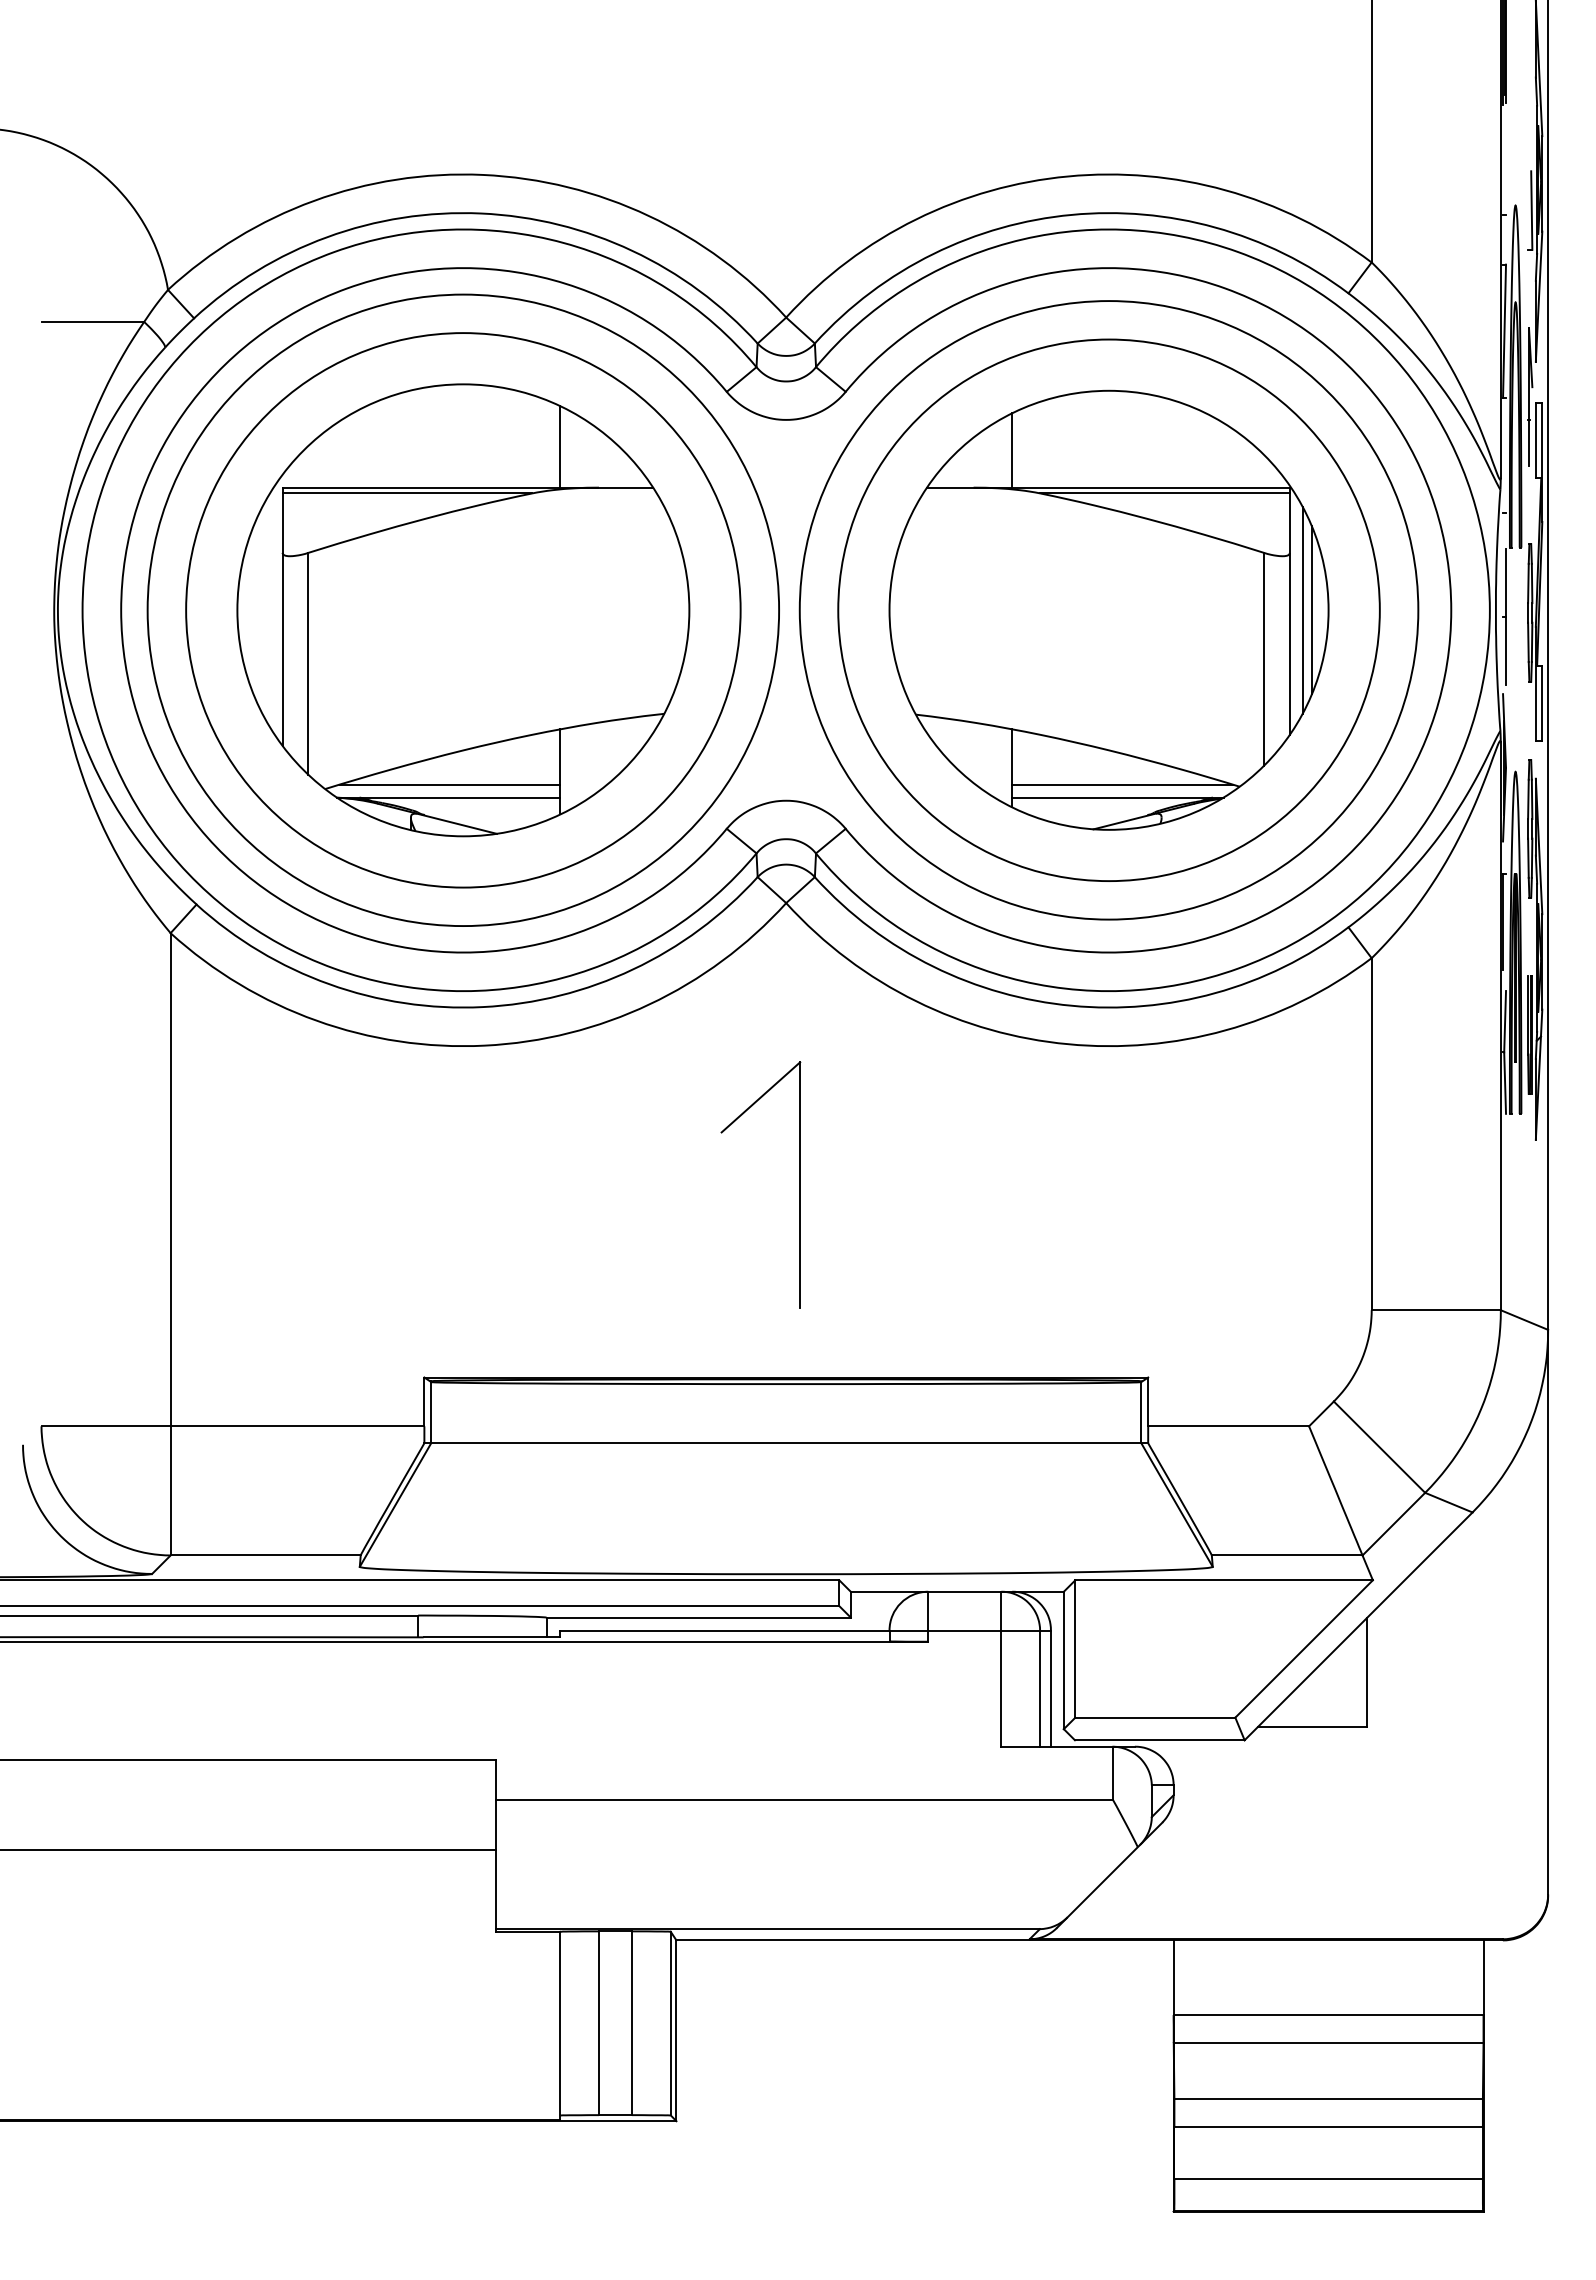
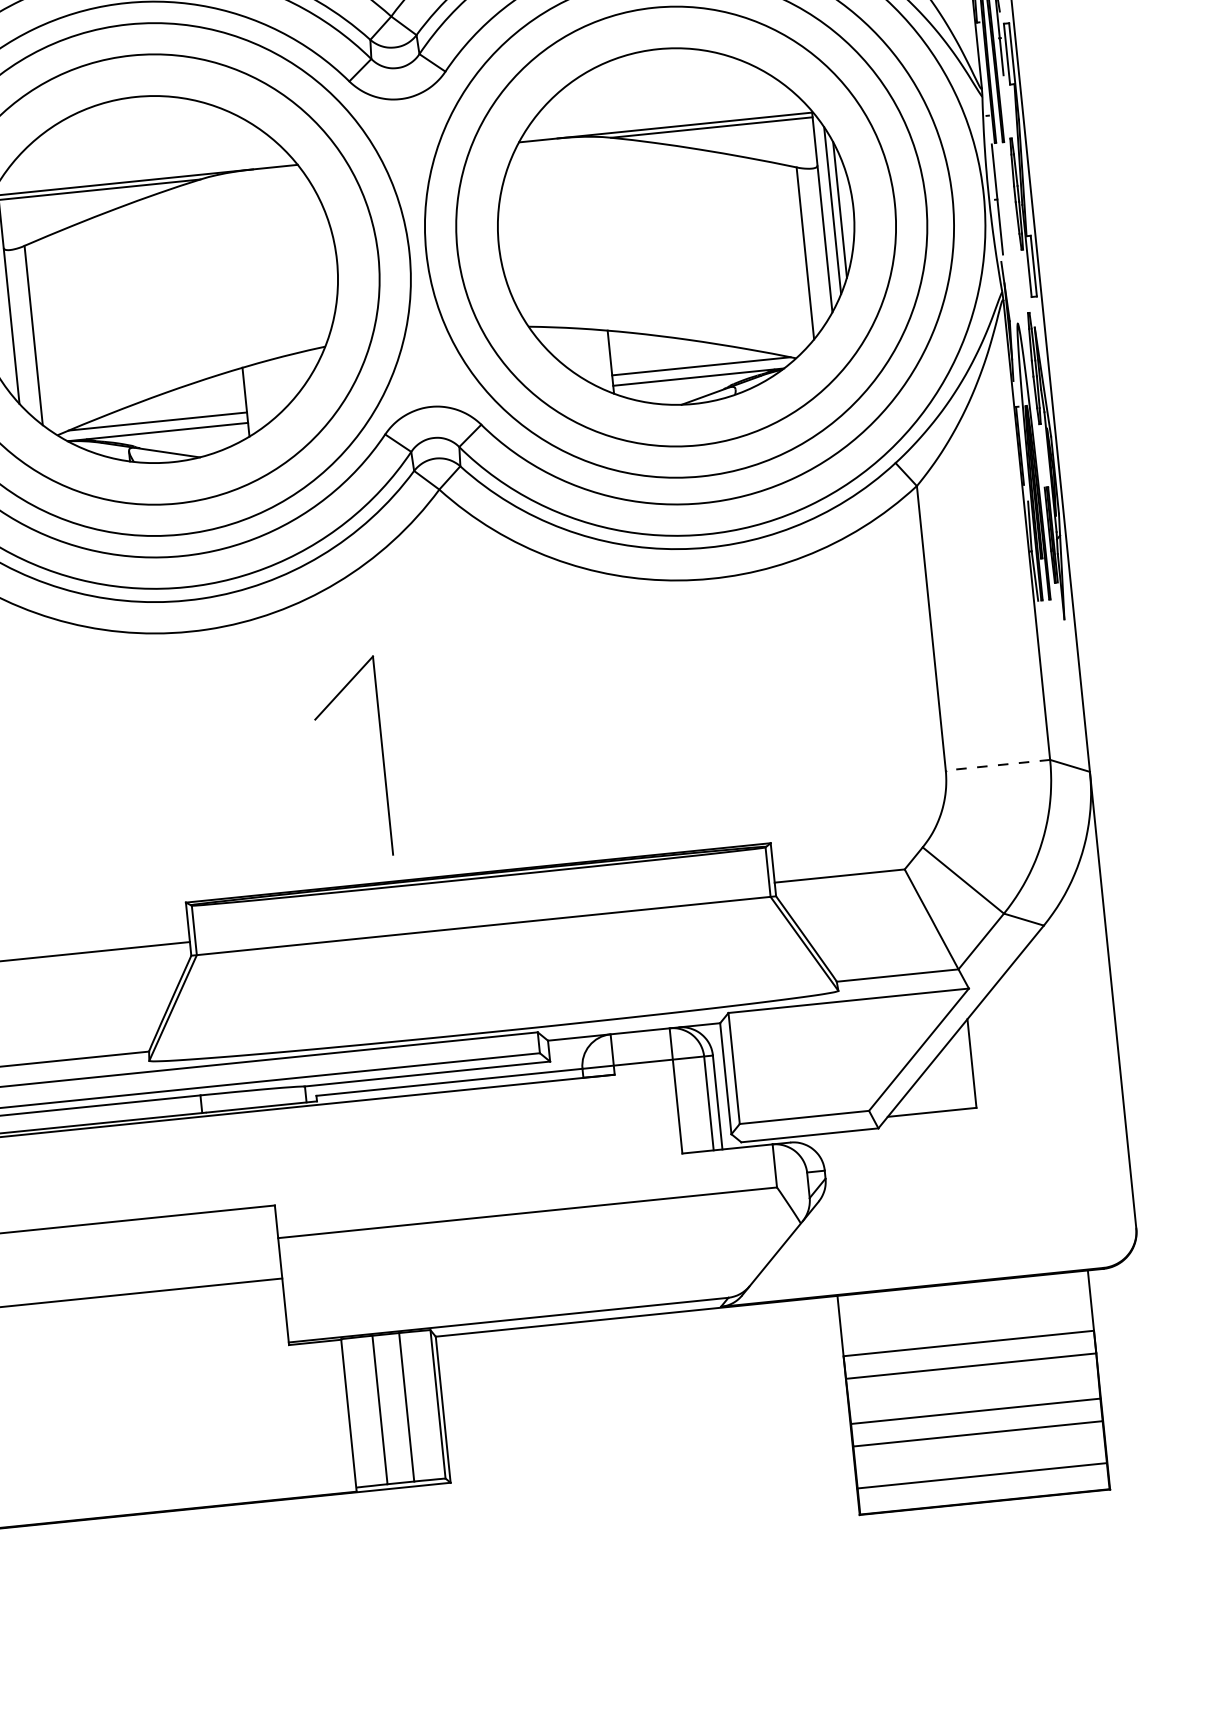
line: (560, 446) -> (219, 139), removed
line: (1012, 450) -> (585, 105), removed
part: (799, 1184) -> (382, 755), moved
line: (1436, 1310) -> (998, 765), solid -> dashed

